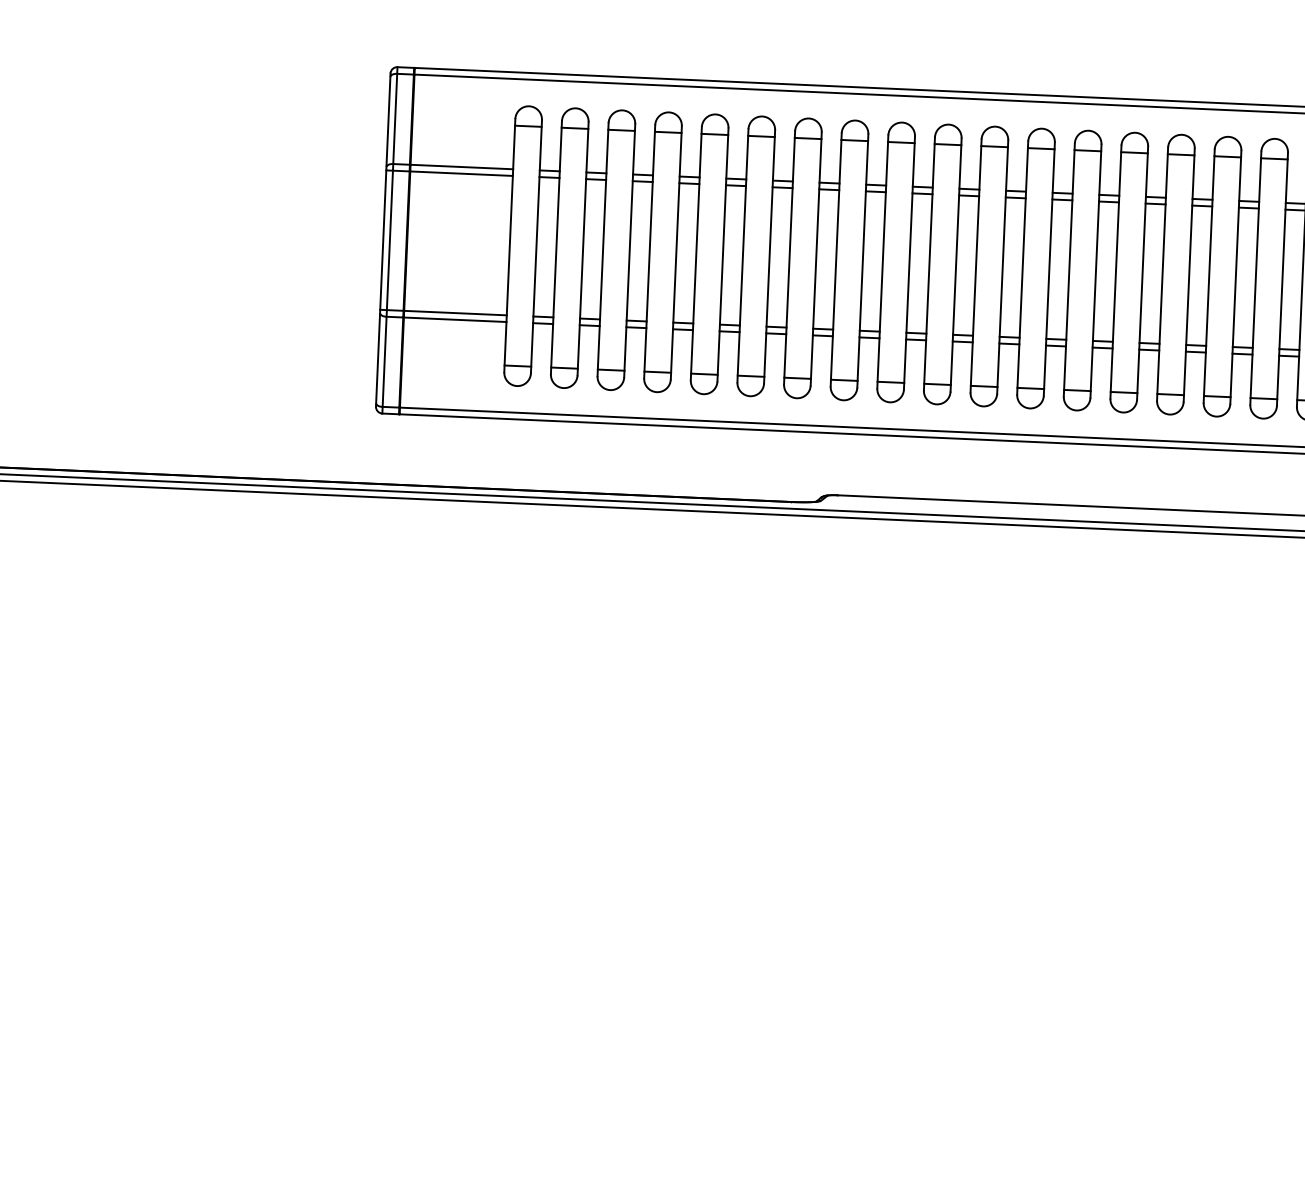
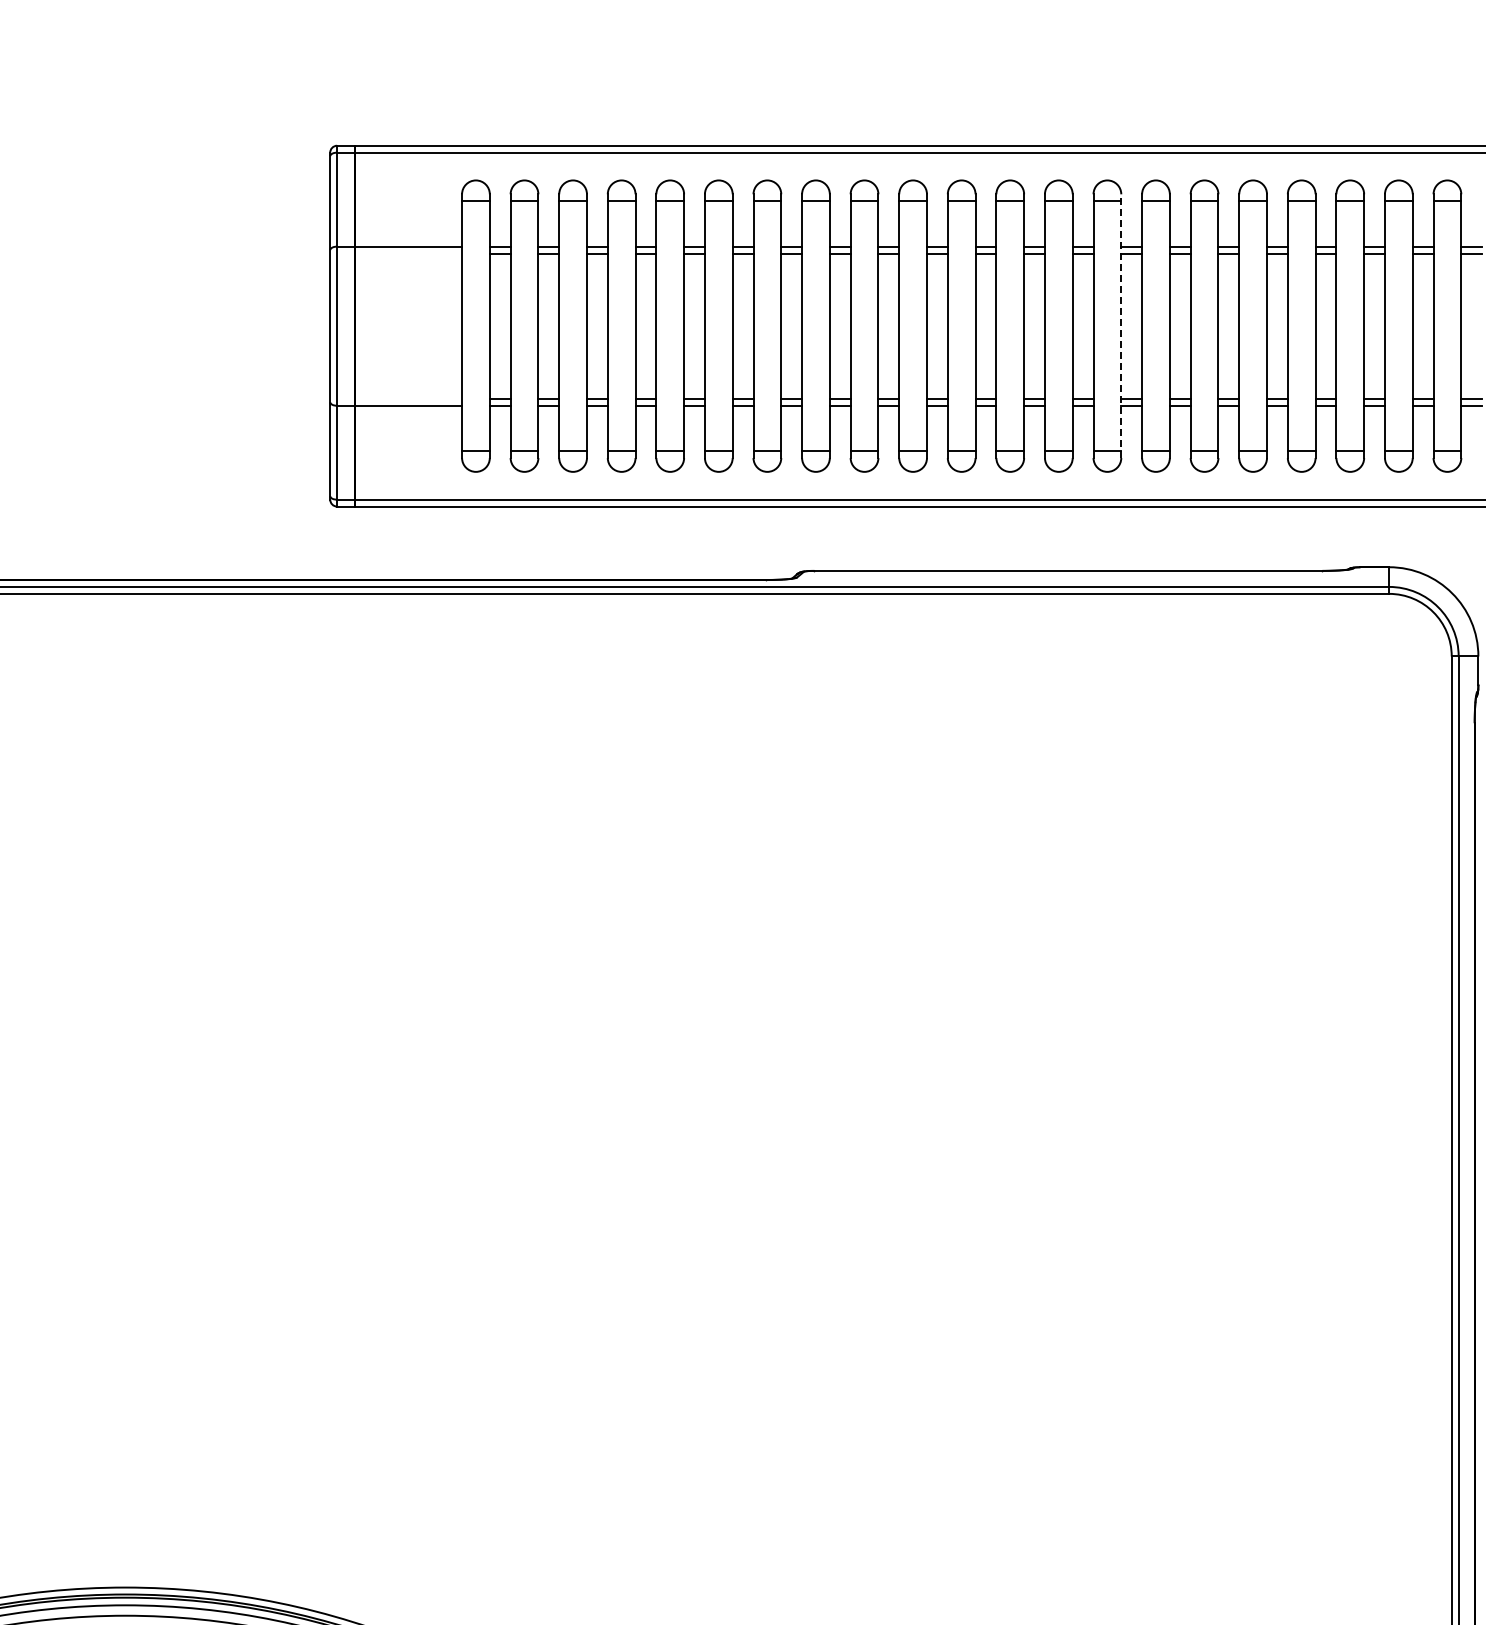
line: (449, 173) -> (396, 253), removed
line: (1142, 273) -> (1121, 326), solid -> dashed
line: (443, 312) -> (396, 398), removed

